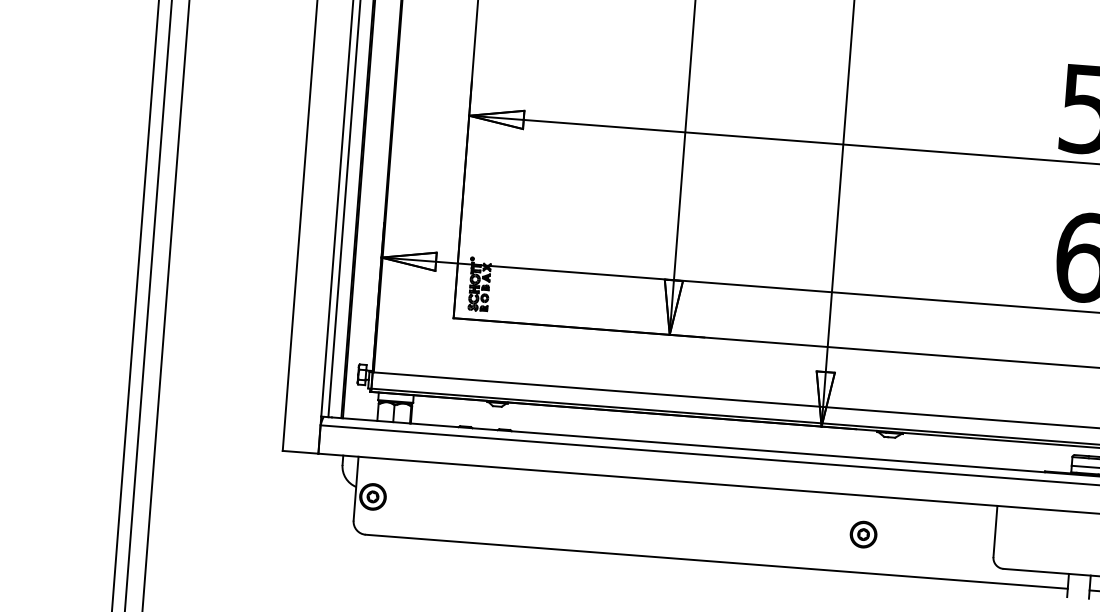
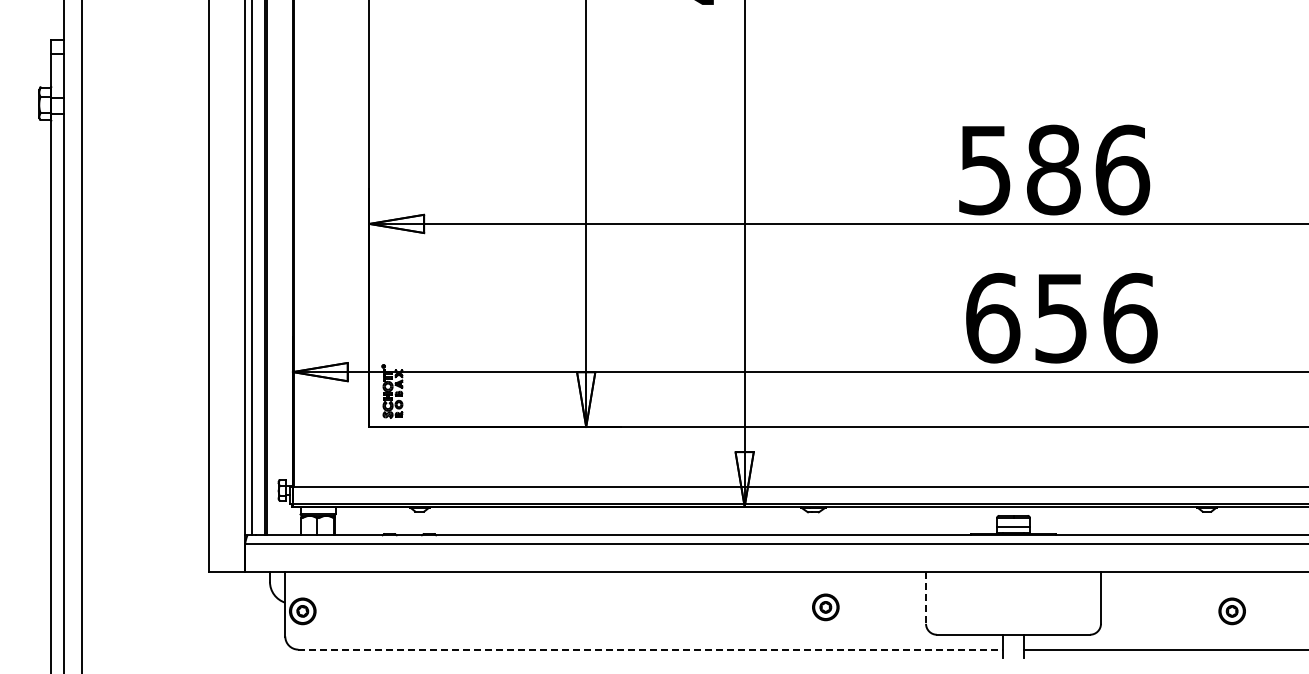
line: (995, 531) -> (926, 598), solid -> dashed
part: (863, 534) -> (825, 607), moved
line: (717, 561) -> (651, 649), solid -> dashed

